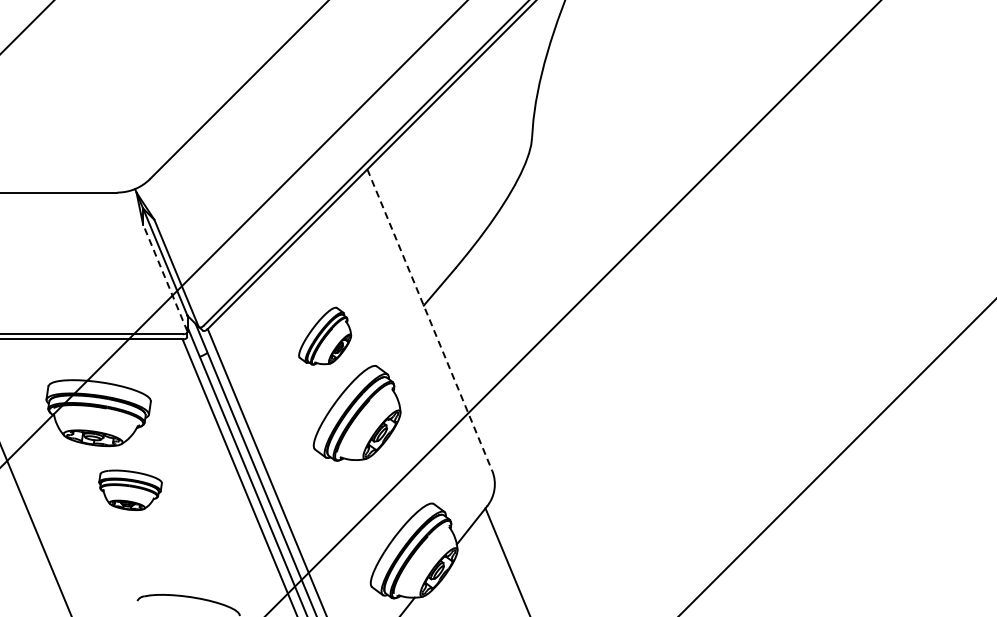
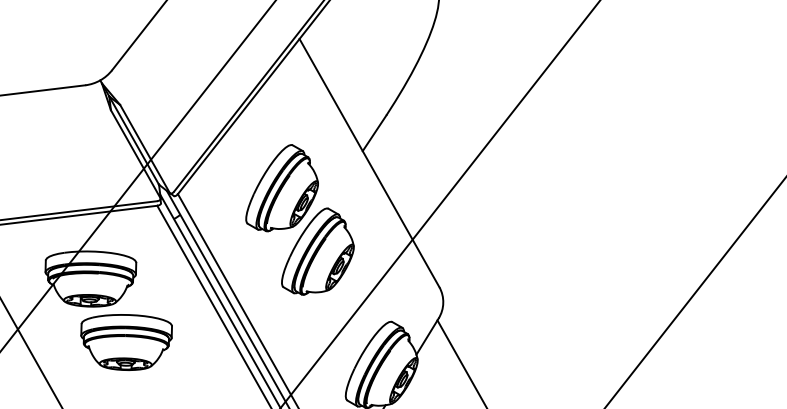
line: (165, 278) -> (136, 154), dashed -> solid
line: (430, 320) -> (370, 163), dashed -> solid
part: (324, 335) -> (279, 187), size x1.67
part: (130, 490) -> (127, 342), size x1.67

